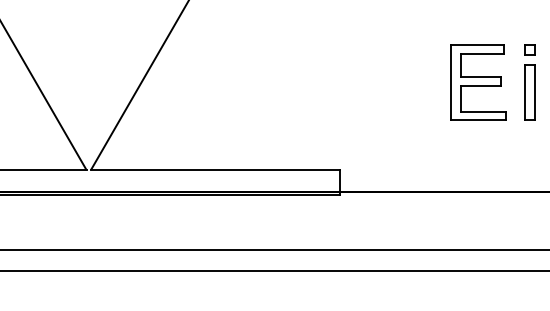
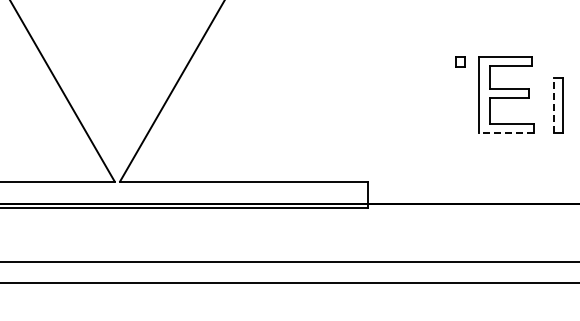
part: (529, 49) -> (460, 61), moved
line: (524, 93) -> (553, 105), solid -> dashed
line: (477, 120) -> (506, 132), solid -> dashed

